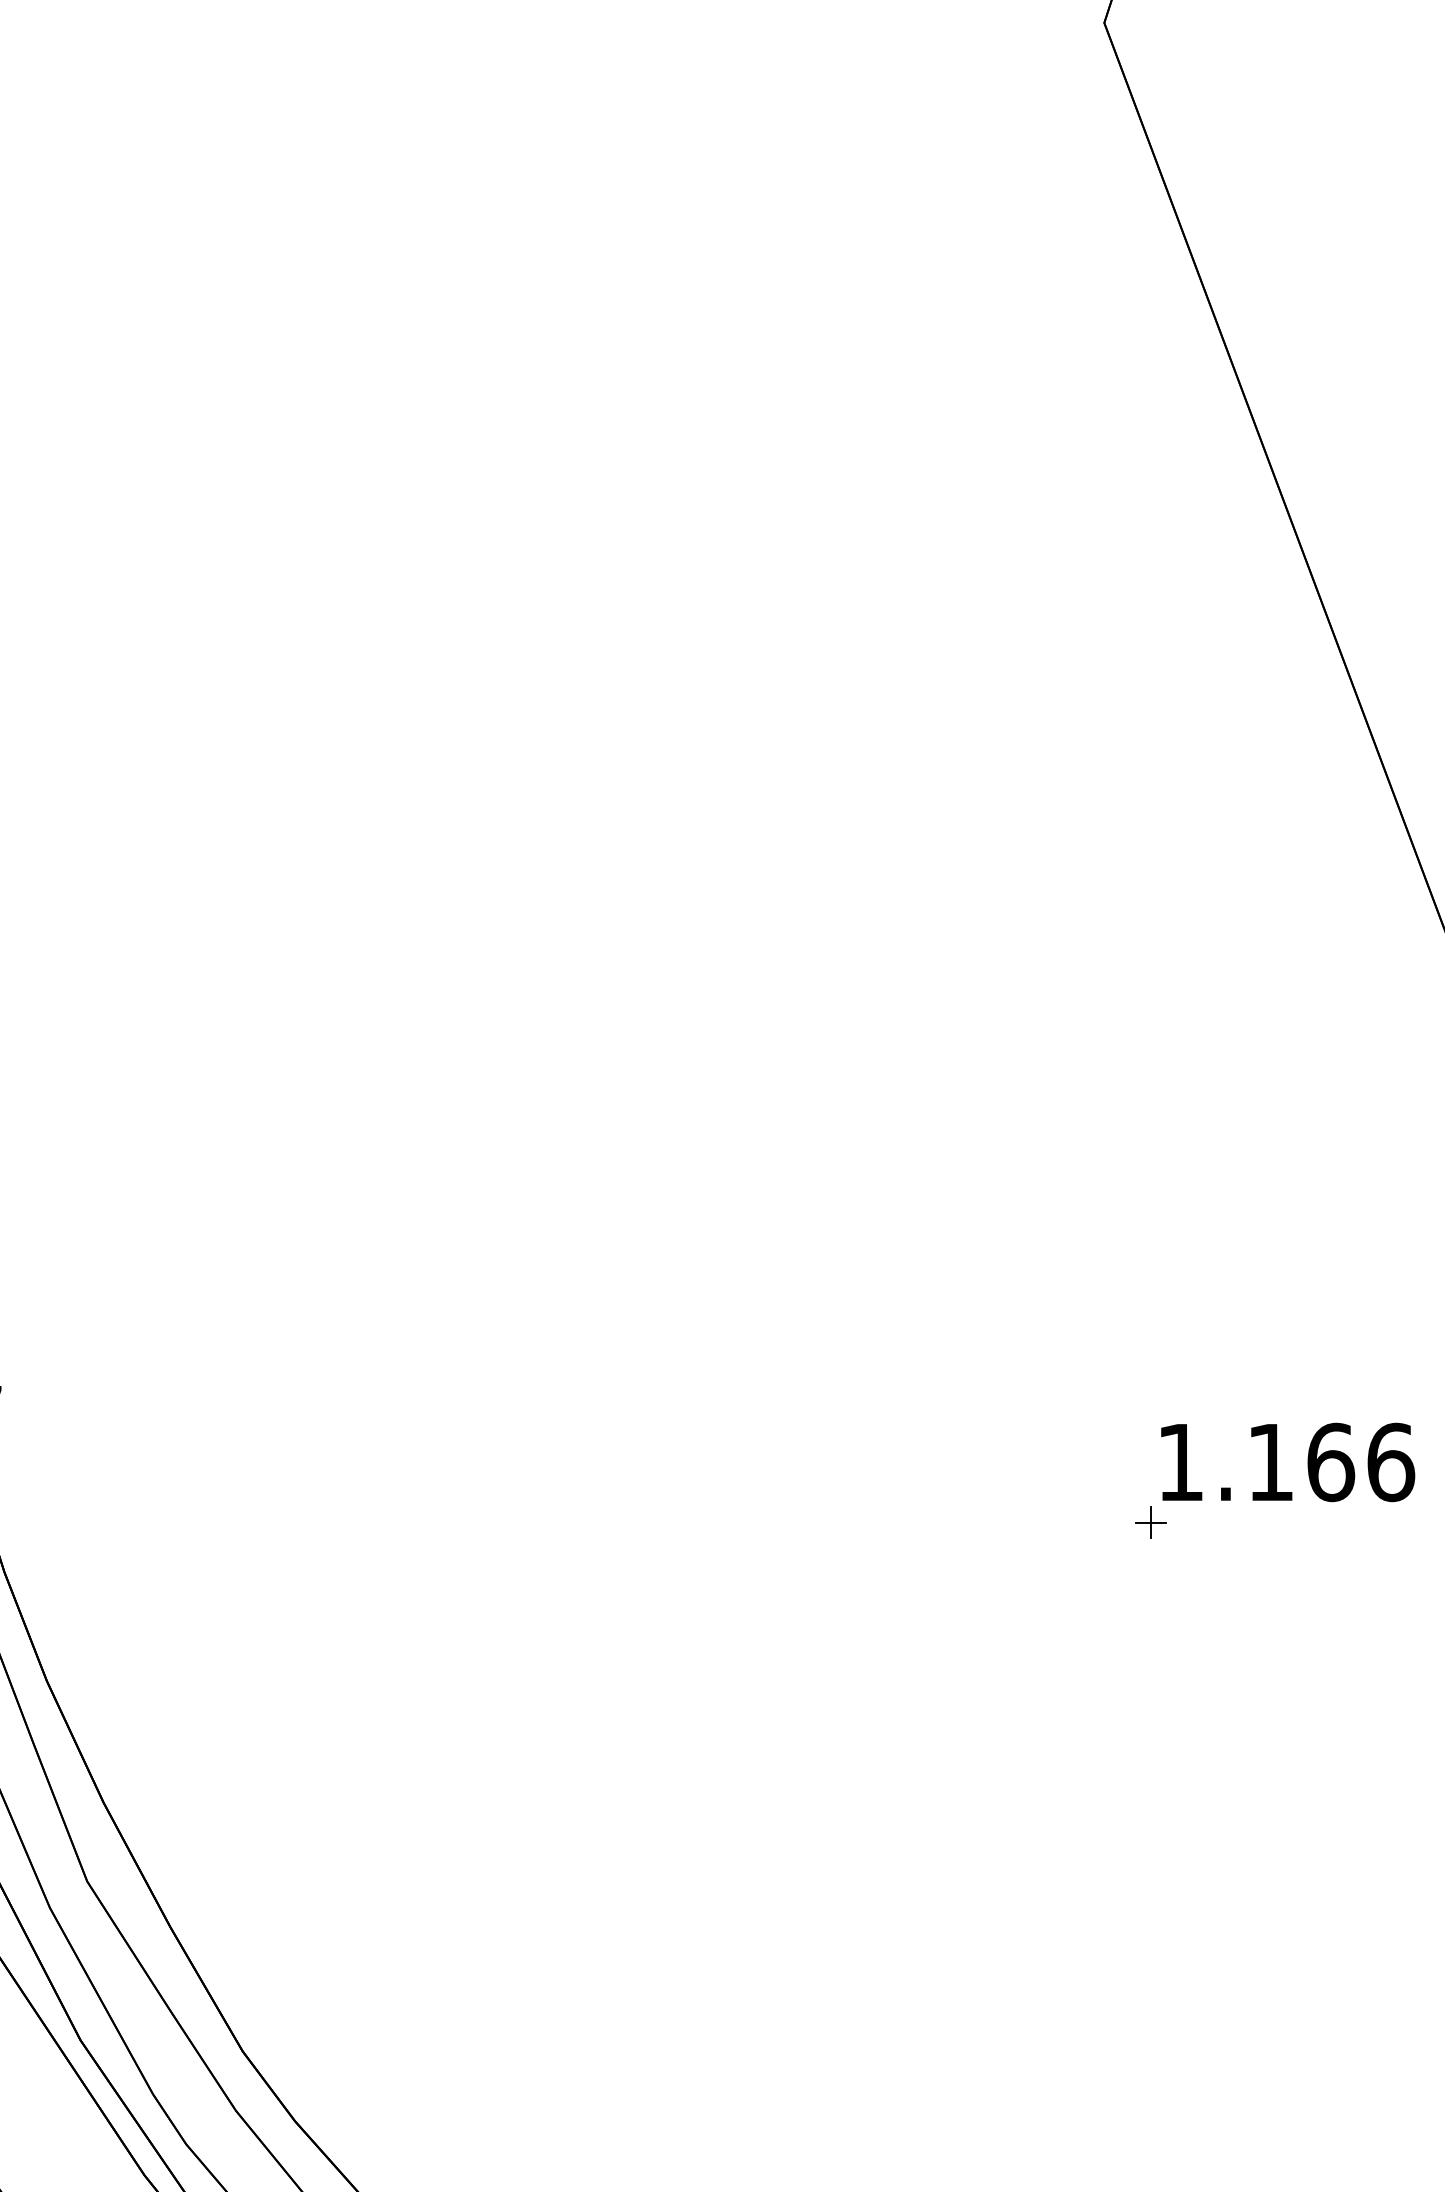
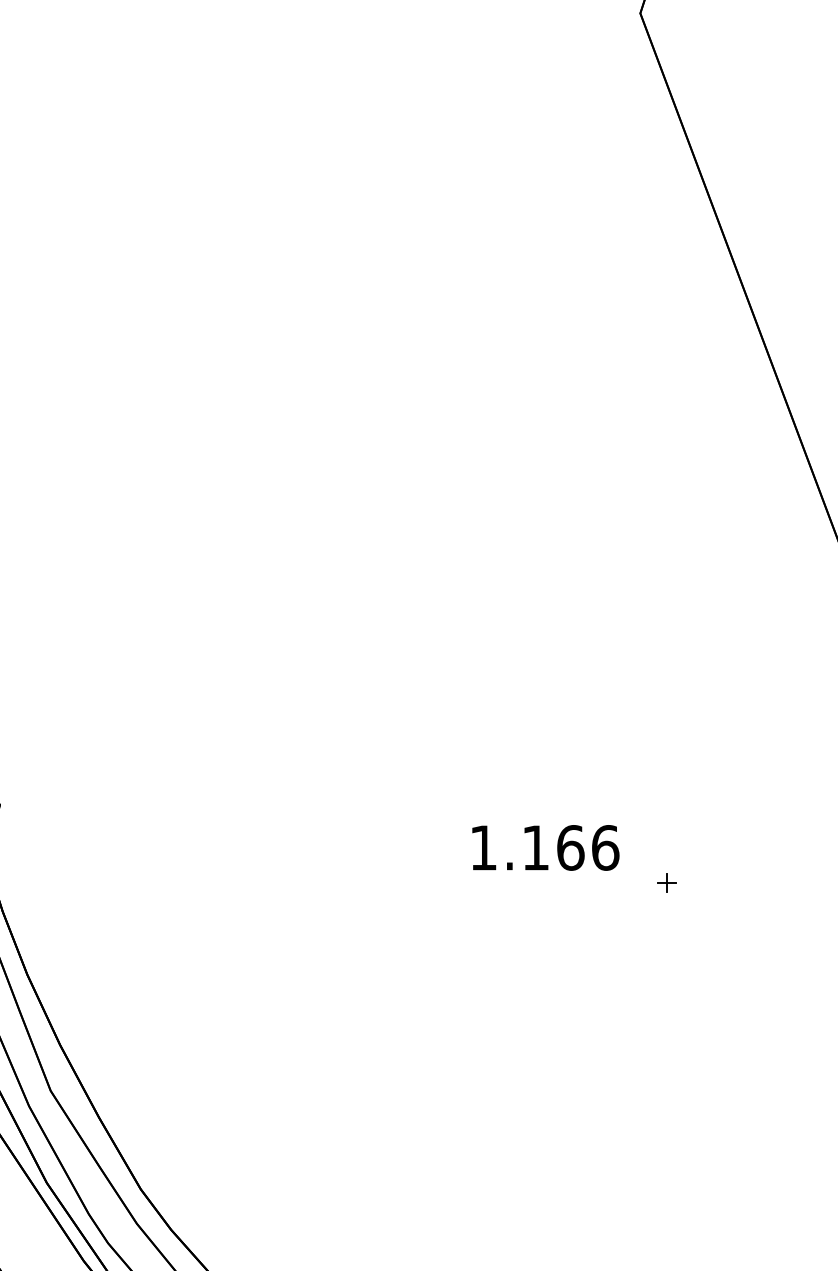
text: (1287, 1461) -> (545, 847), moved

